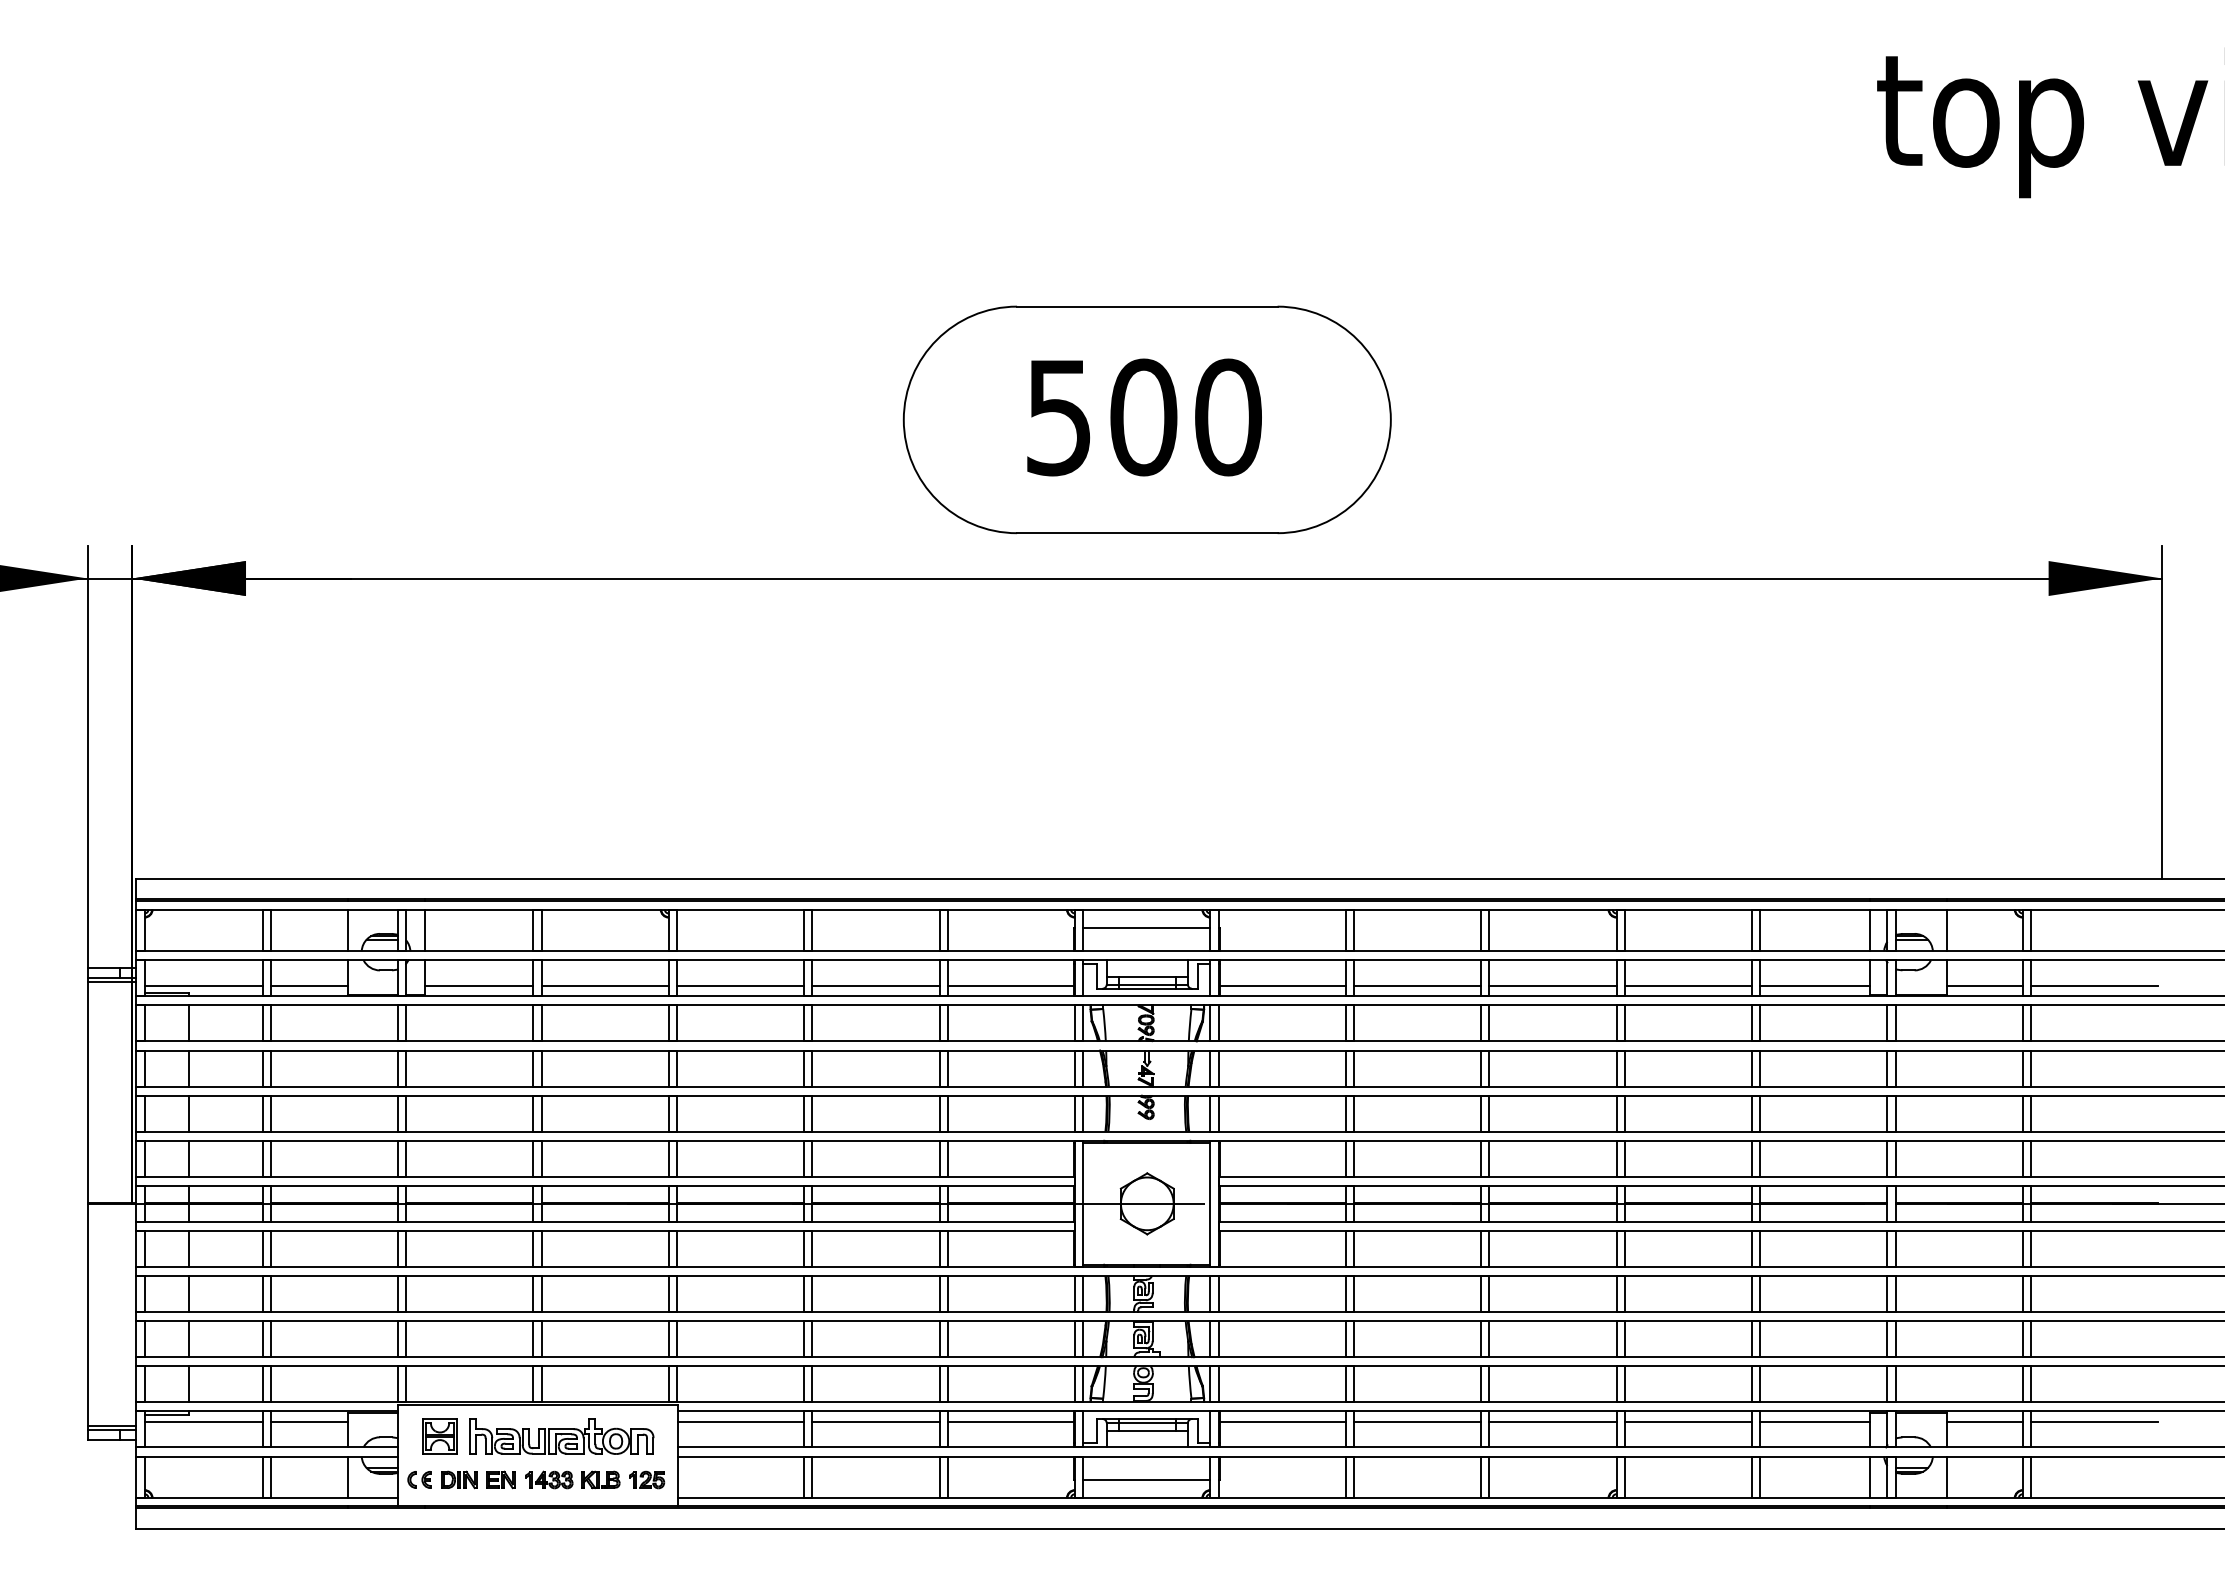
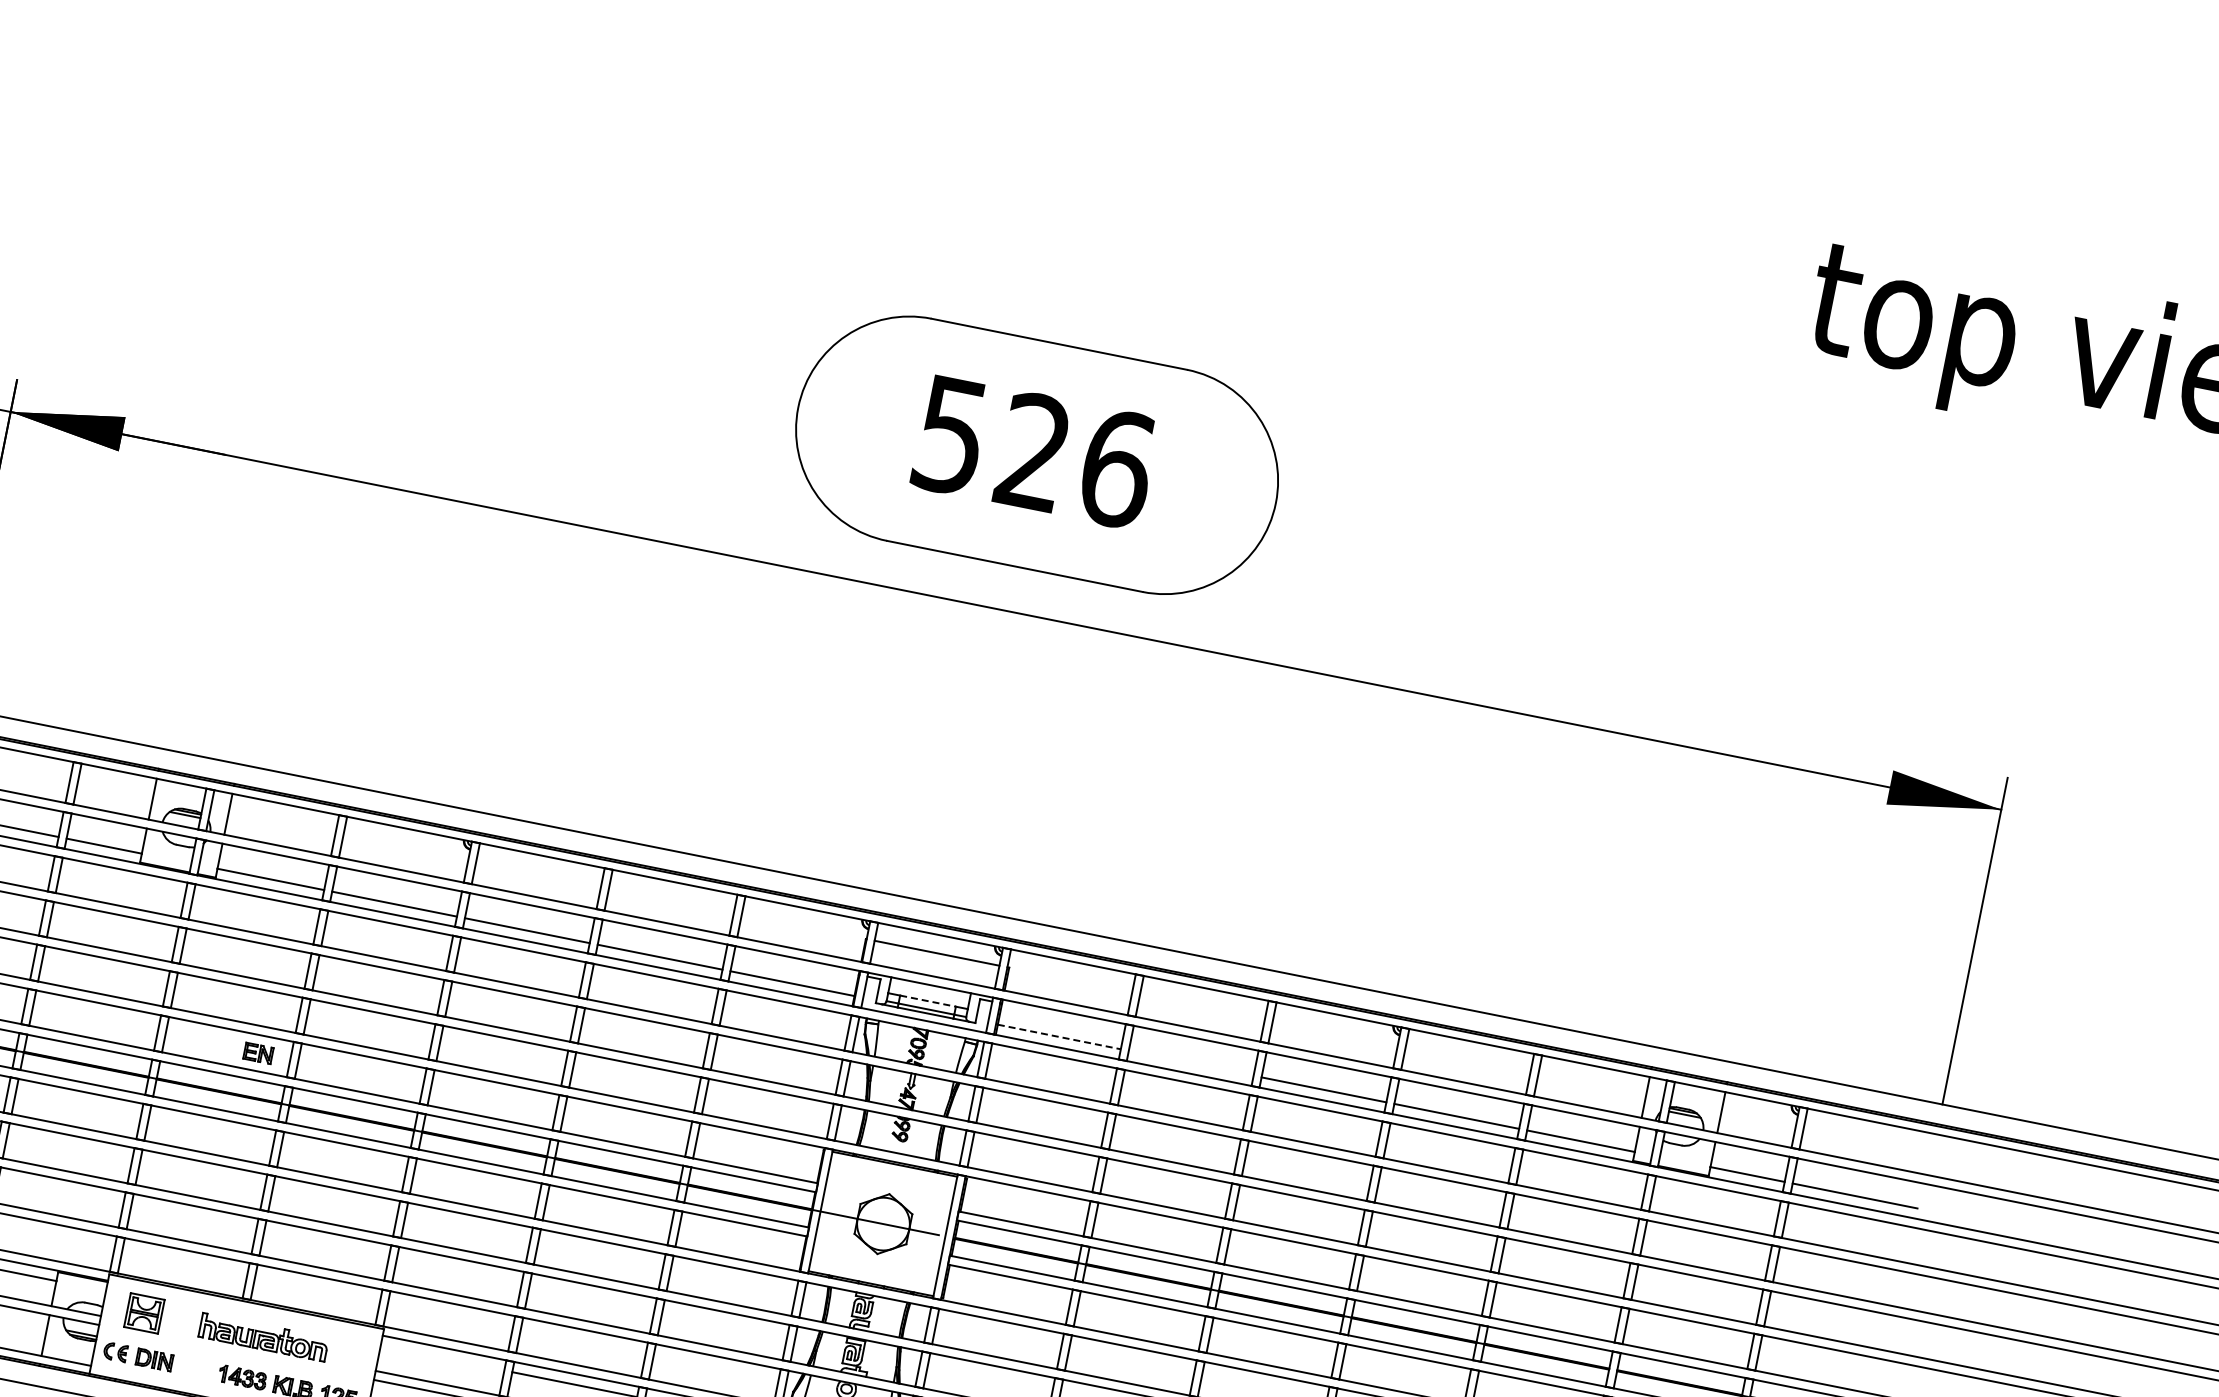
text: (1186, 417) -> (1075, 460), 500 -> 526
line: (1147, 976) -> (928, 1001), solid -> dashed
line: (1283, 985) -> (1059, 1036), solid -> dashed
line: (1417, 985) -> (1191, 1062), removed
line: (741, 1421) -> (442, 1357), removed
part: (561, 1436) -> (263, 1337), size x0.7
part: (500, 1479) -> (258, 1052), moved

